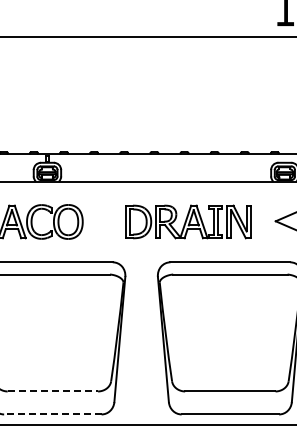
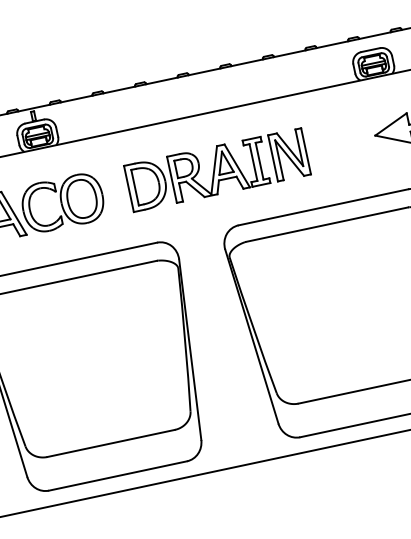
part: (188, 221) -> (217, 169), moved
line: (53, 391) -> (111, 443), dashed -> solid
line: (52, 414) -> (117, 476), dashed -> solid

